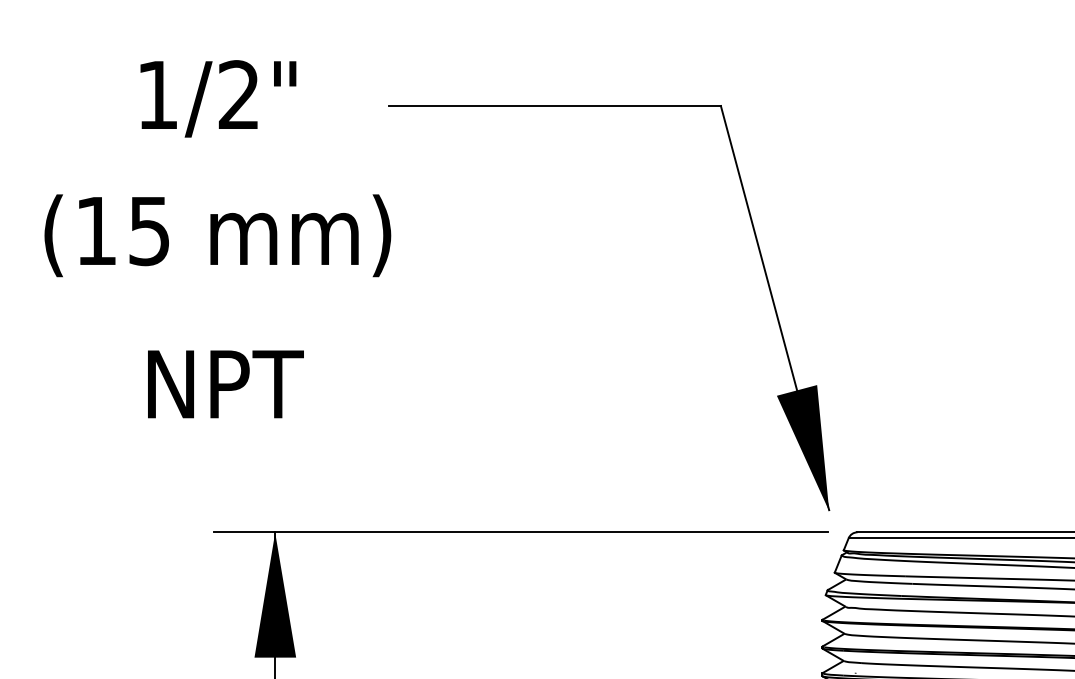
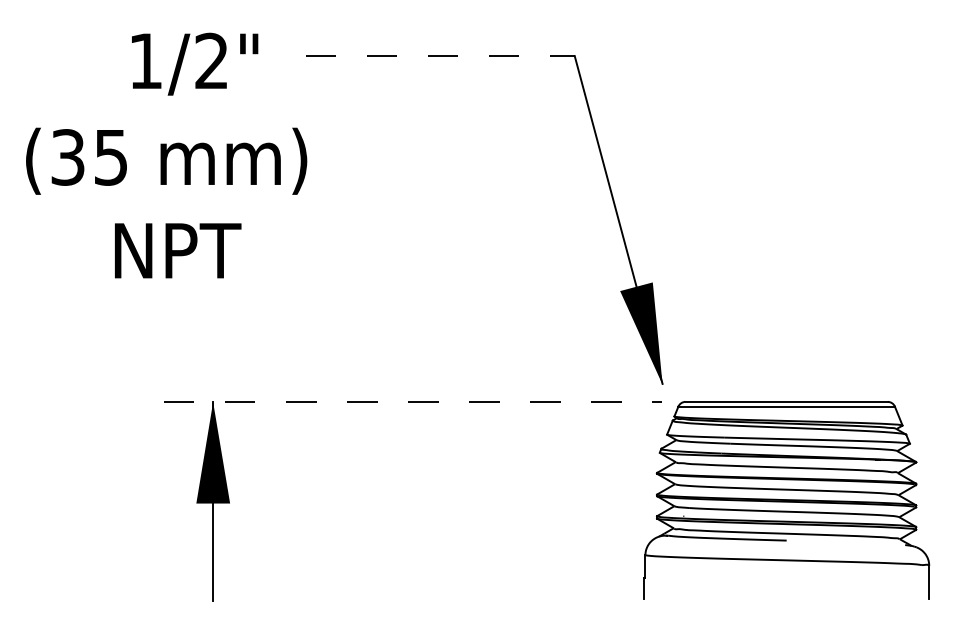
text: (218, 97) -> (195, 63), moved
line: (555, 106) -> (440, 56), solid -> dashed
text: (95, 231) -> (67, 157), (15 -> (35
text: (226, 383) -> (178, 250), moved
line: (522, 531) -> (413, 401), solid -> dashed

